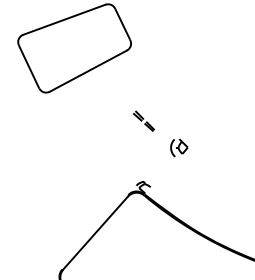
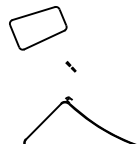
part: (178, 146) -> (87, 80), removed

